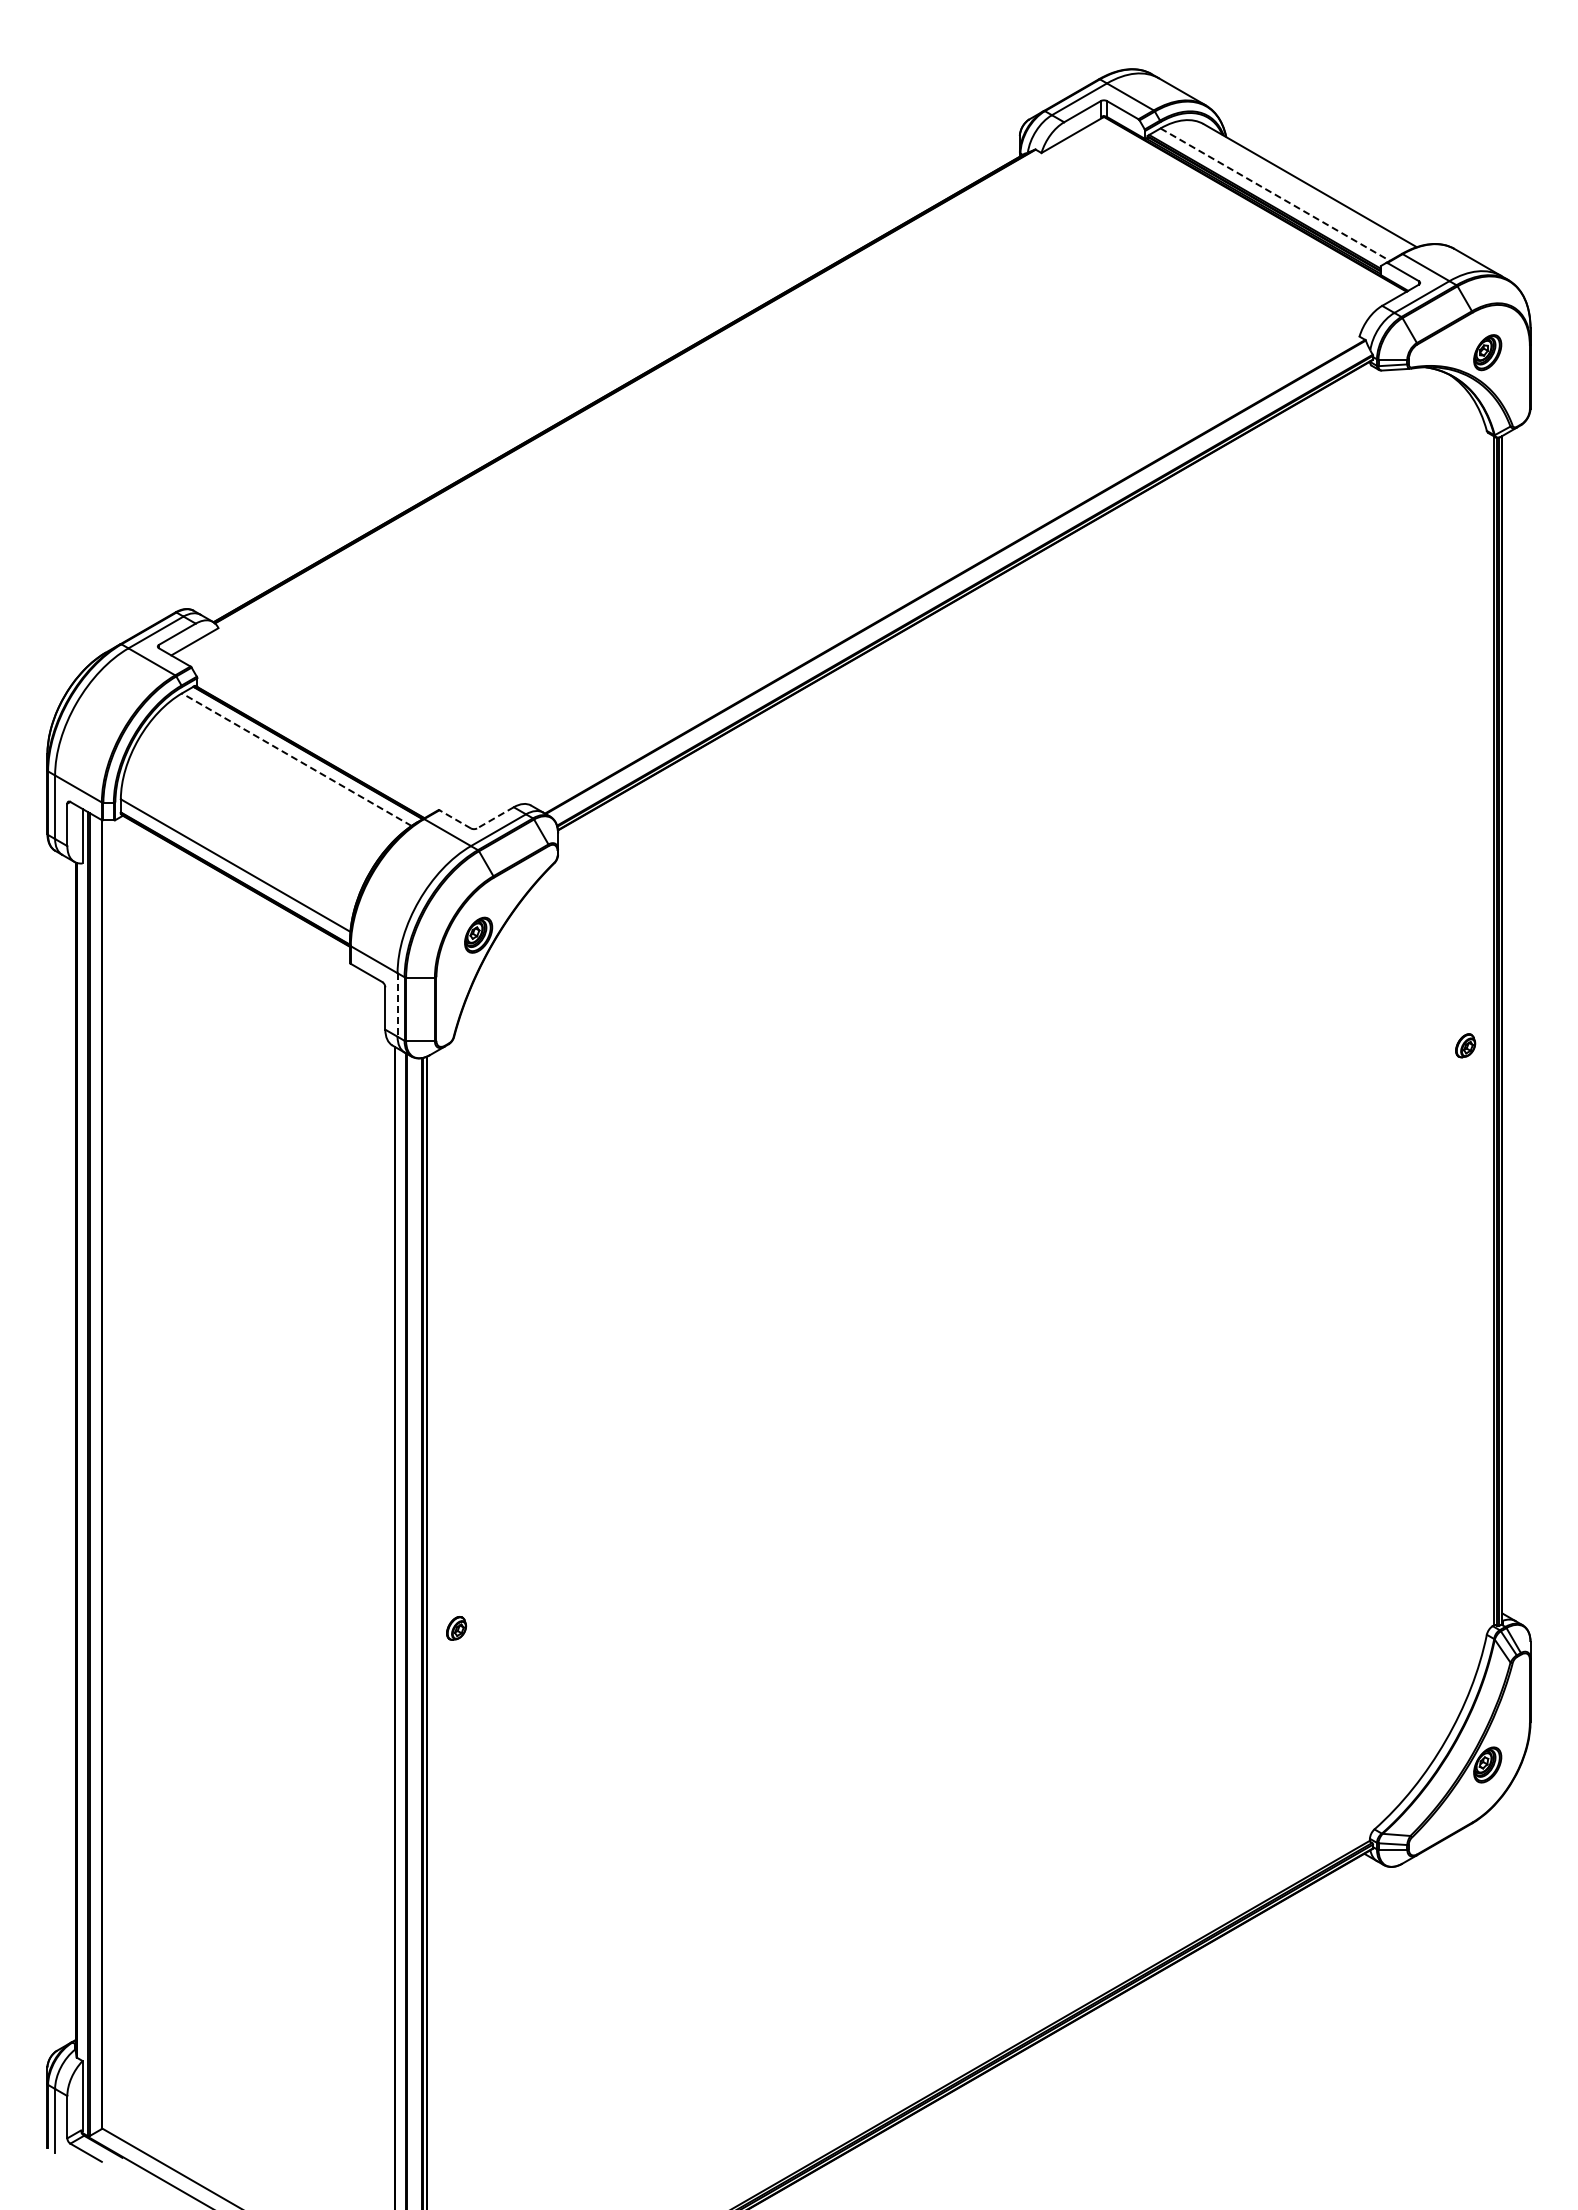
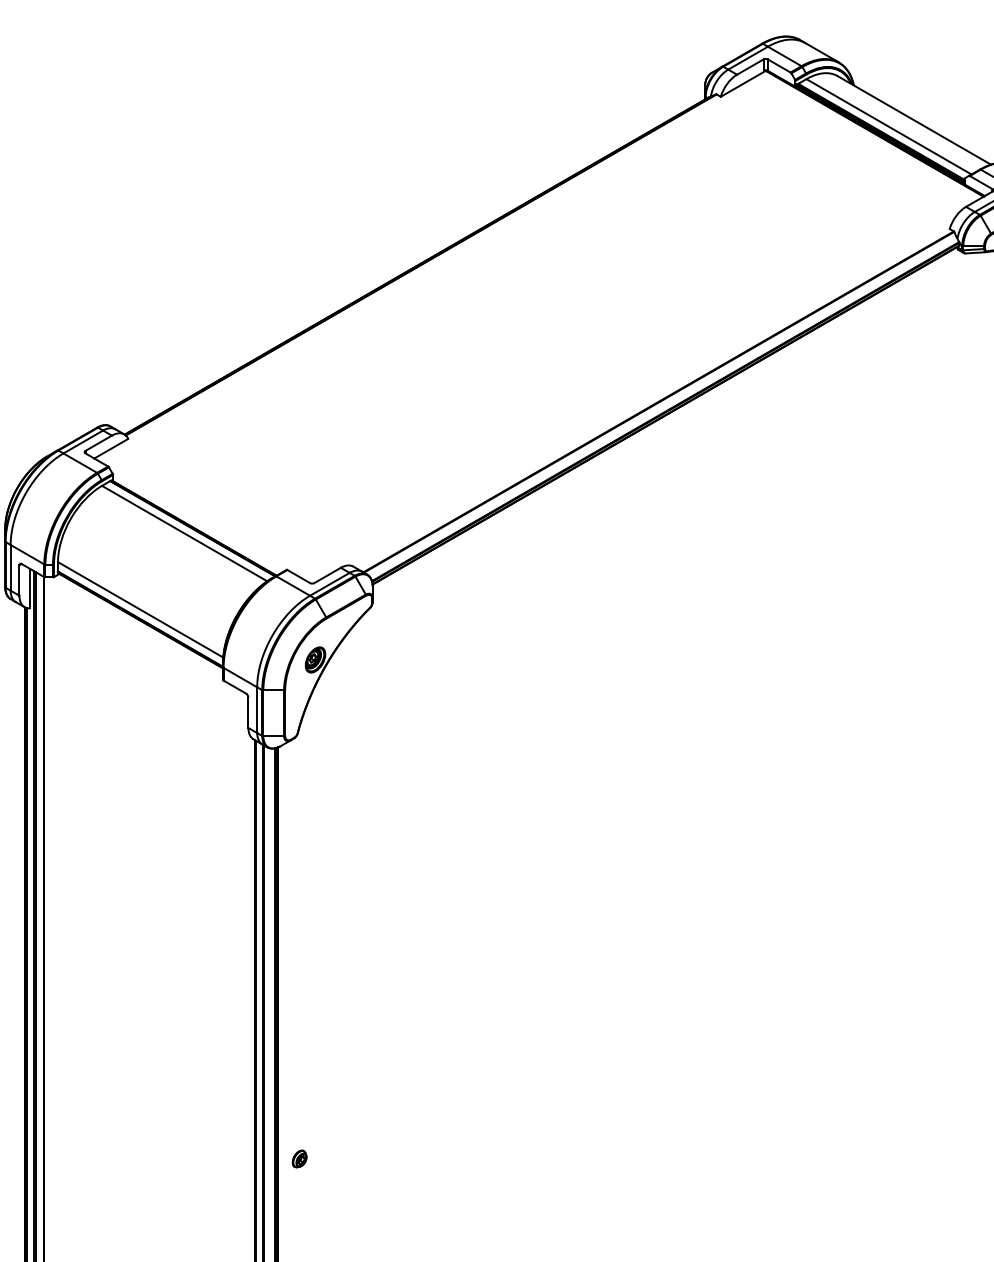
line: (1275, 194) -> (889, 126), dashed -> solid
line: (296, 759) -> (184, 533), dashed -> solid
line: (495, 818) -> (327, 575), dashed -> solid
line: (454, 819) -> (298, 576), dashed -> solid
line: (397, 1004) -> (257, 709), dashed -> solid

